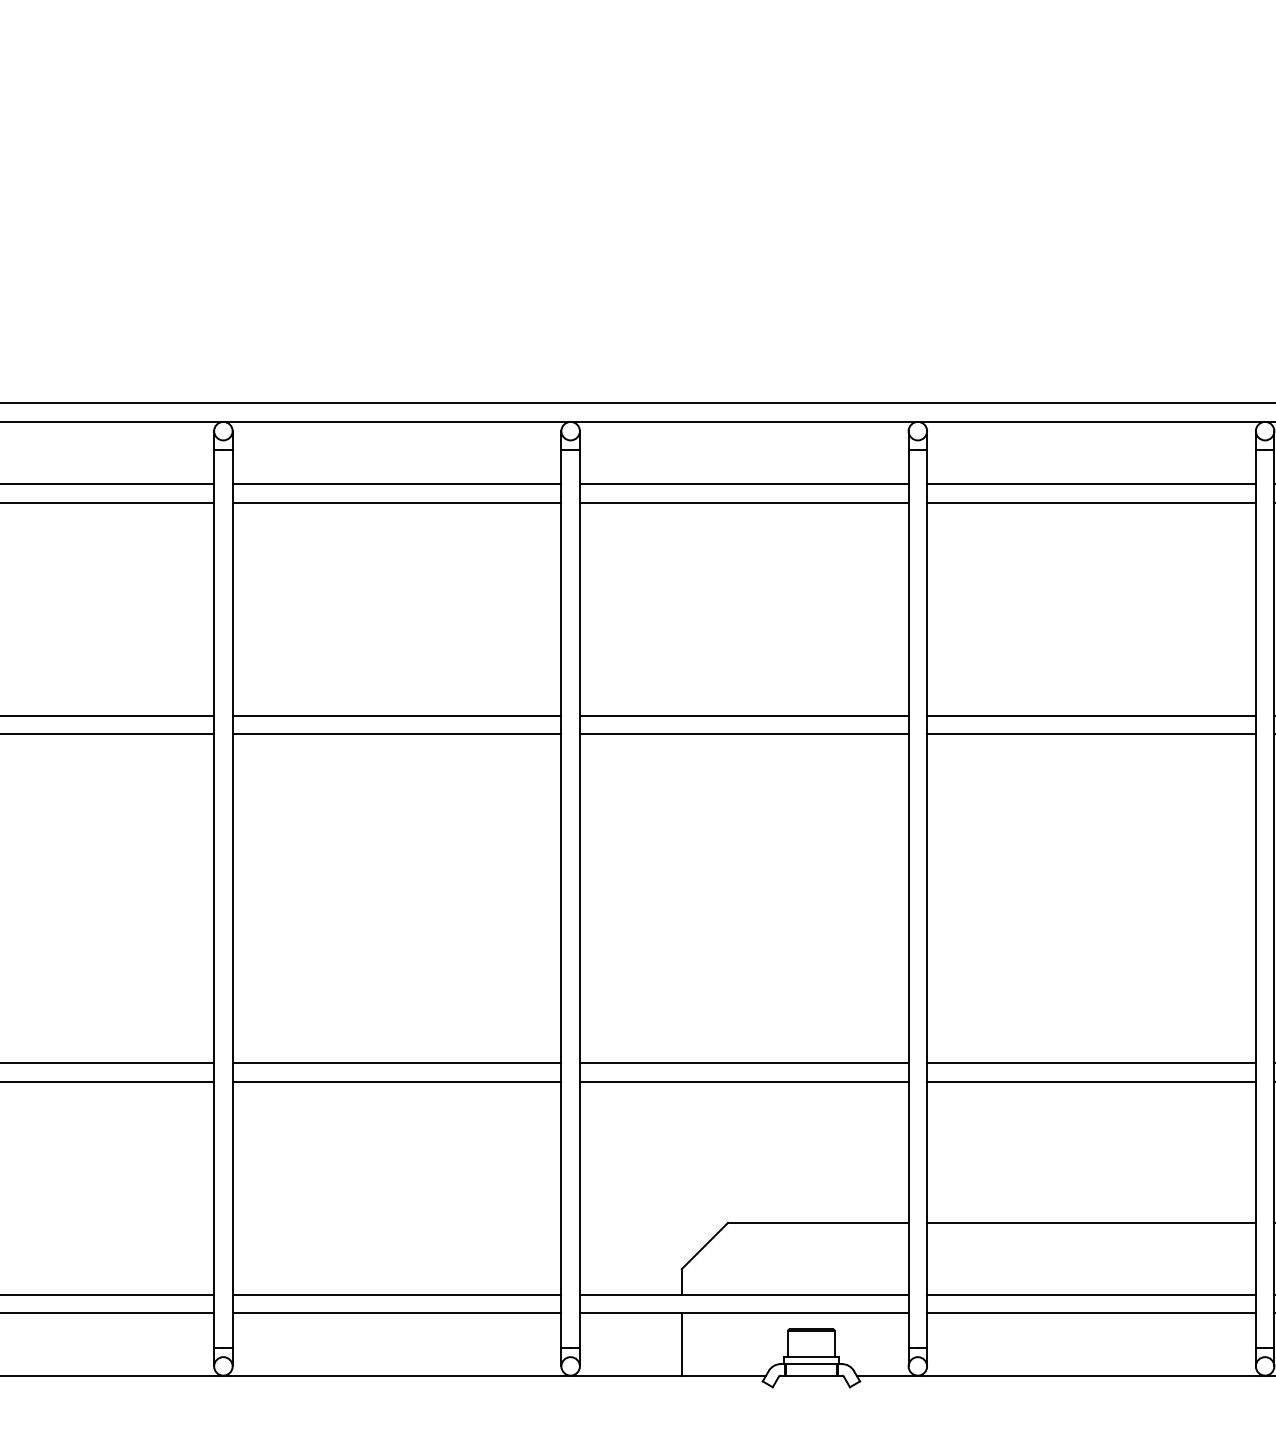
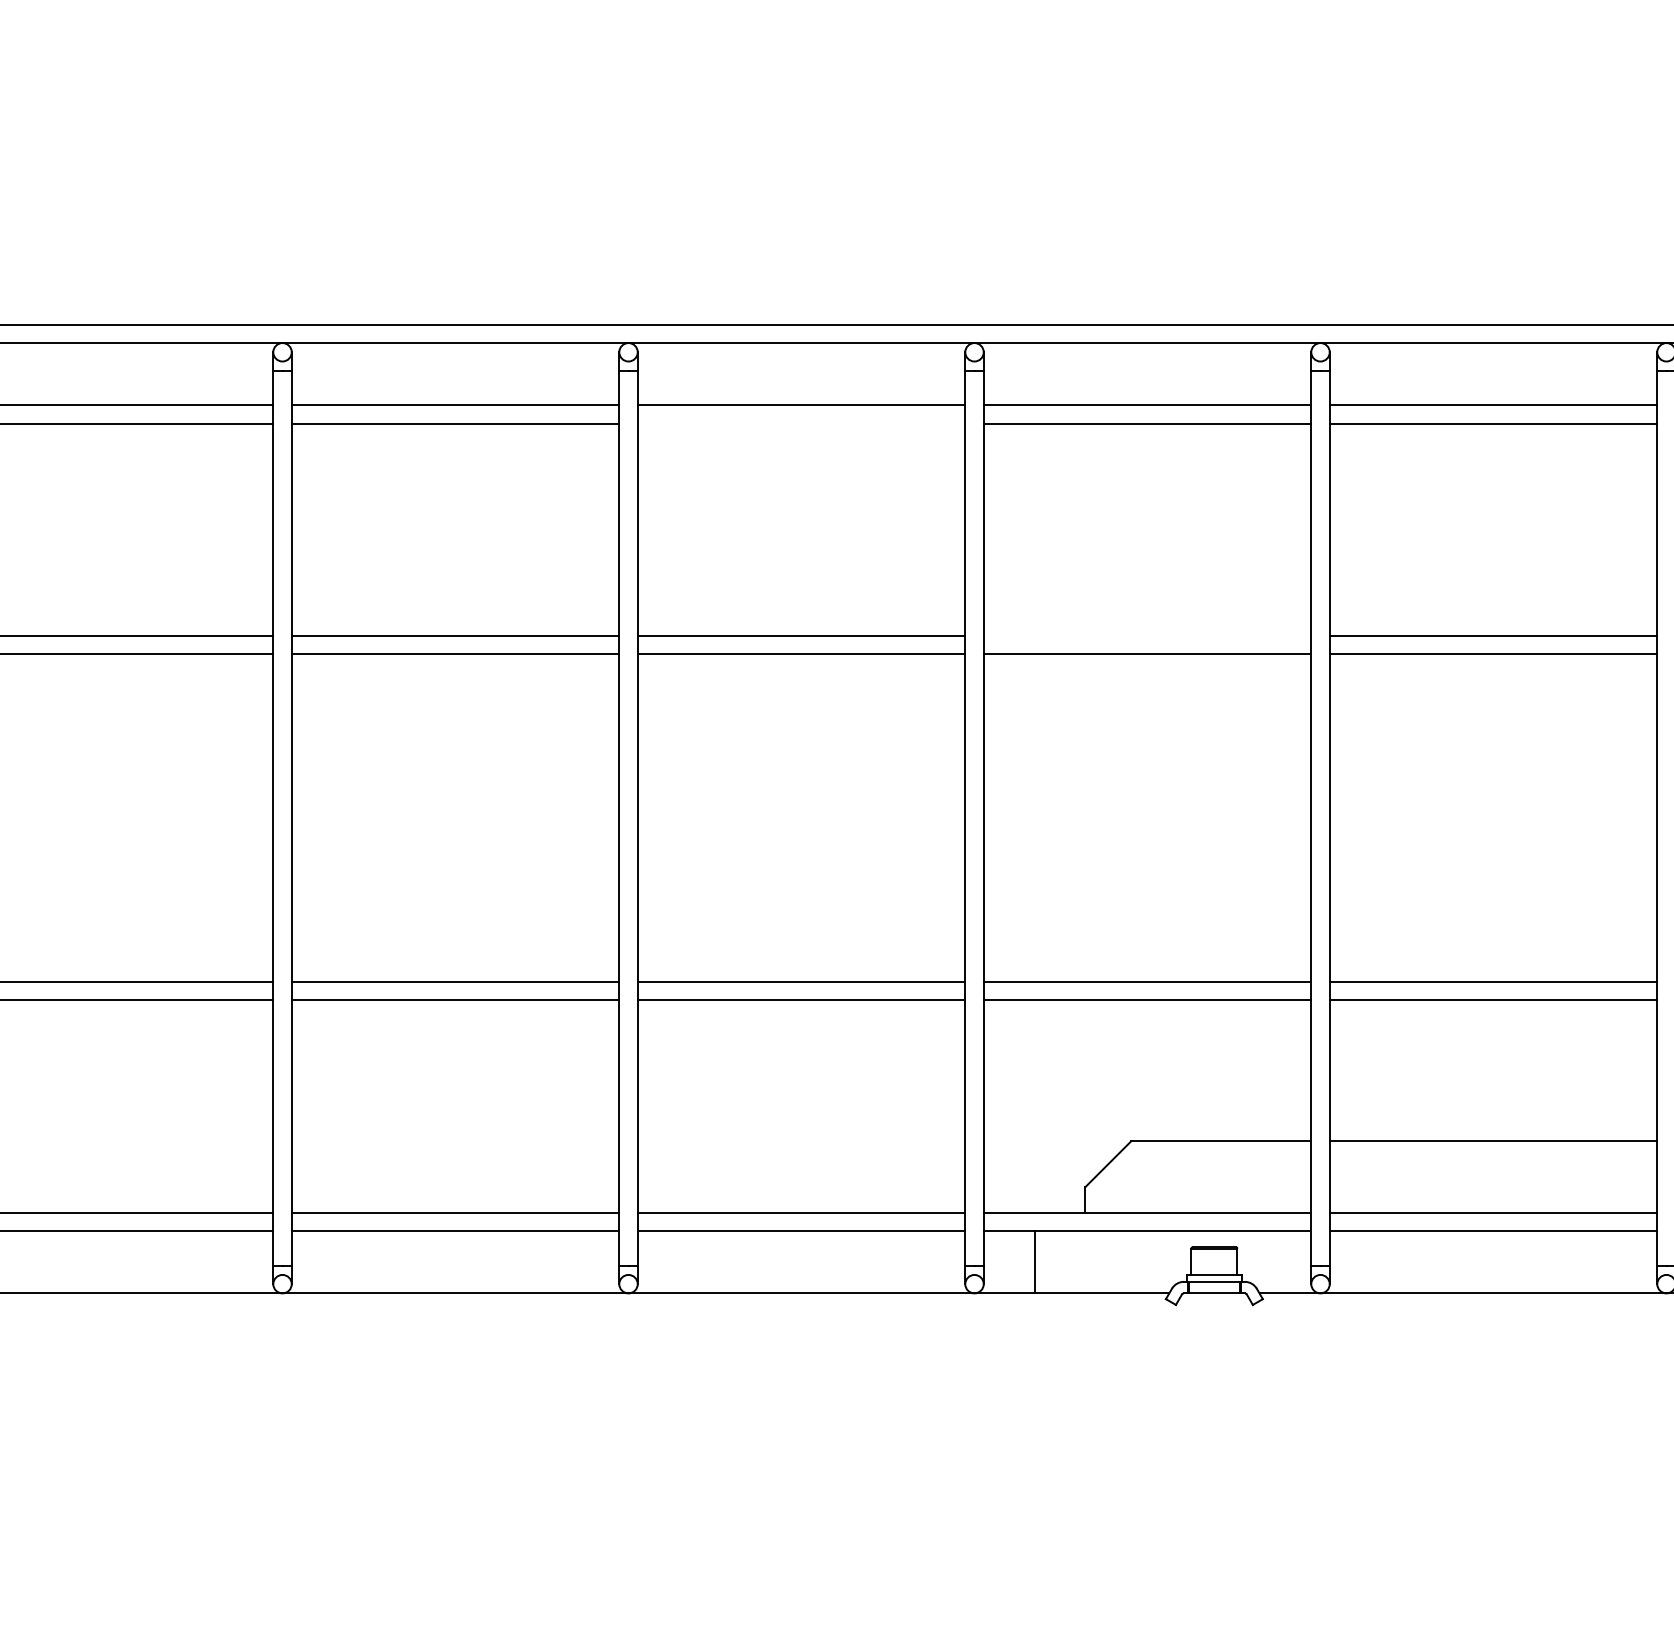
line: (397, 502) -> (801, 423), removed
line: (744, 716) -> (1147, 636), removed
line: (682, 1344) -> (1035, 1262), moved

